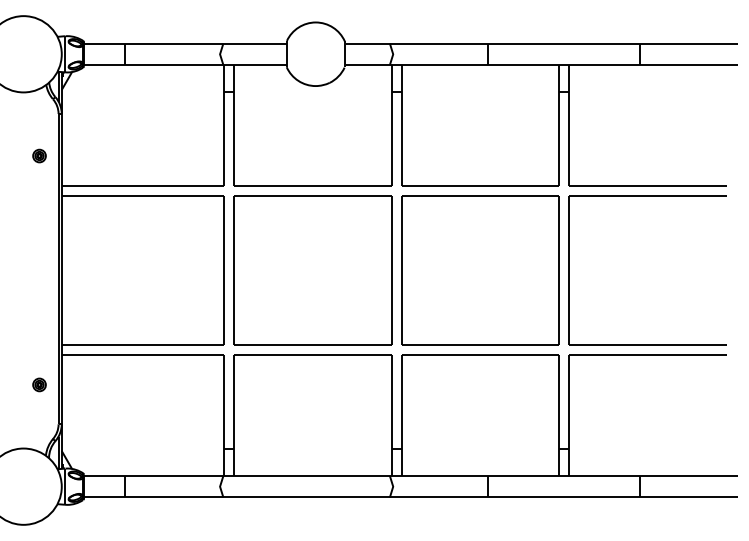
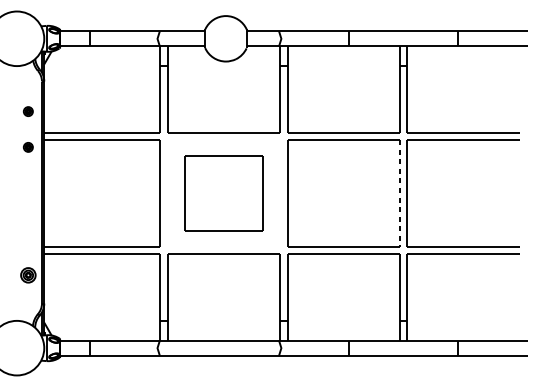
part: (39, 205) -> (28, 146), added
part: (312, 270) -> (223, 193), size x0.7
line: (559, 270) -> (400, 193), solid -> dashed
part: (39, 384) -> (28, 275), size x1.6

